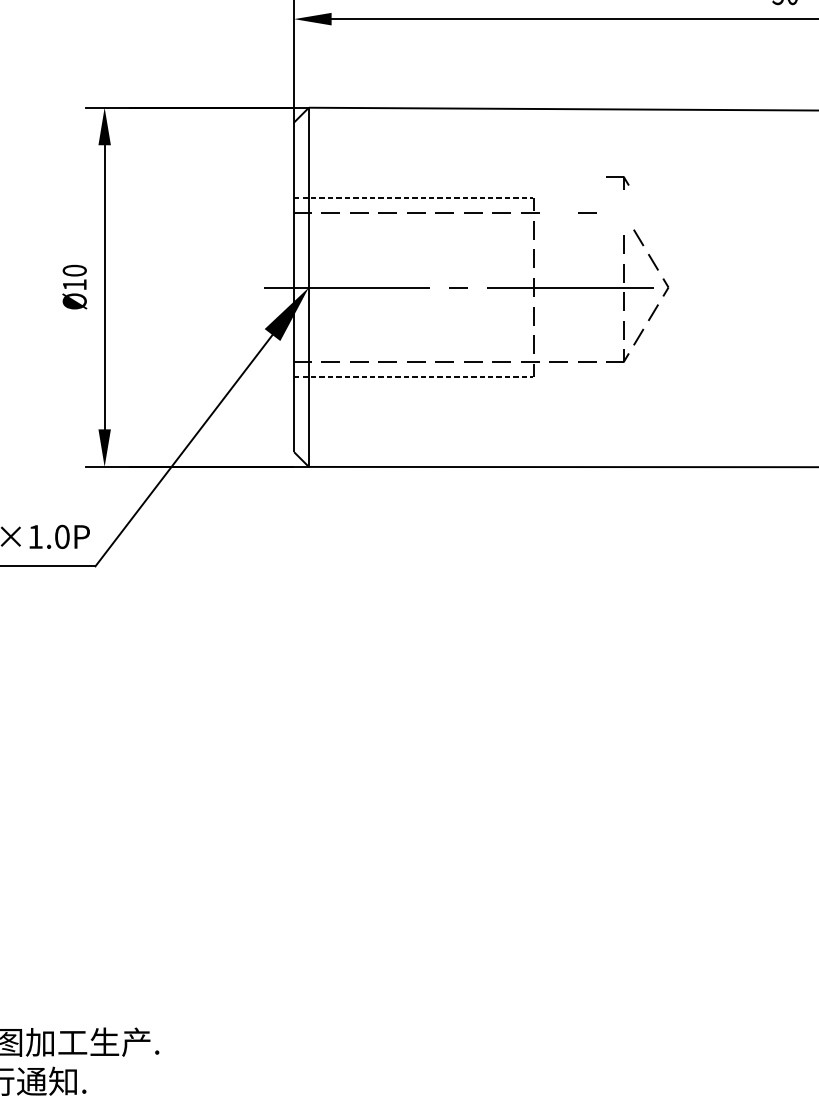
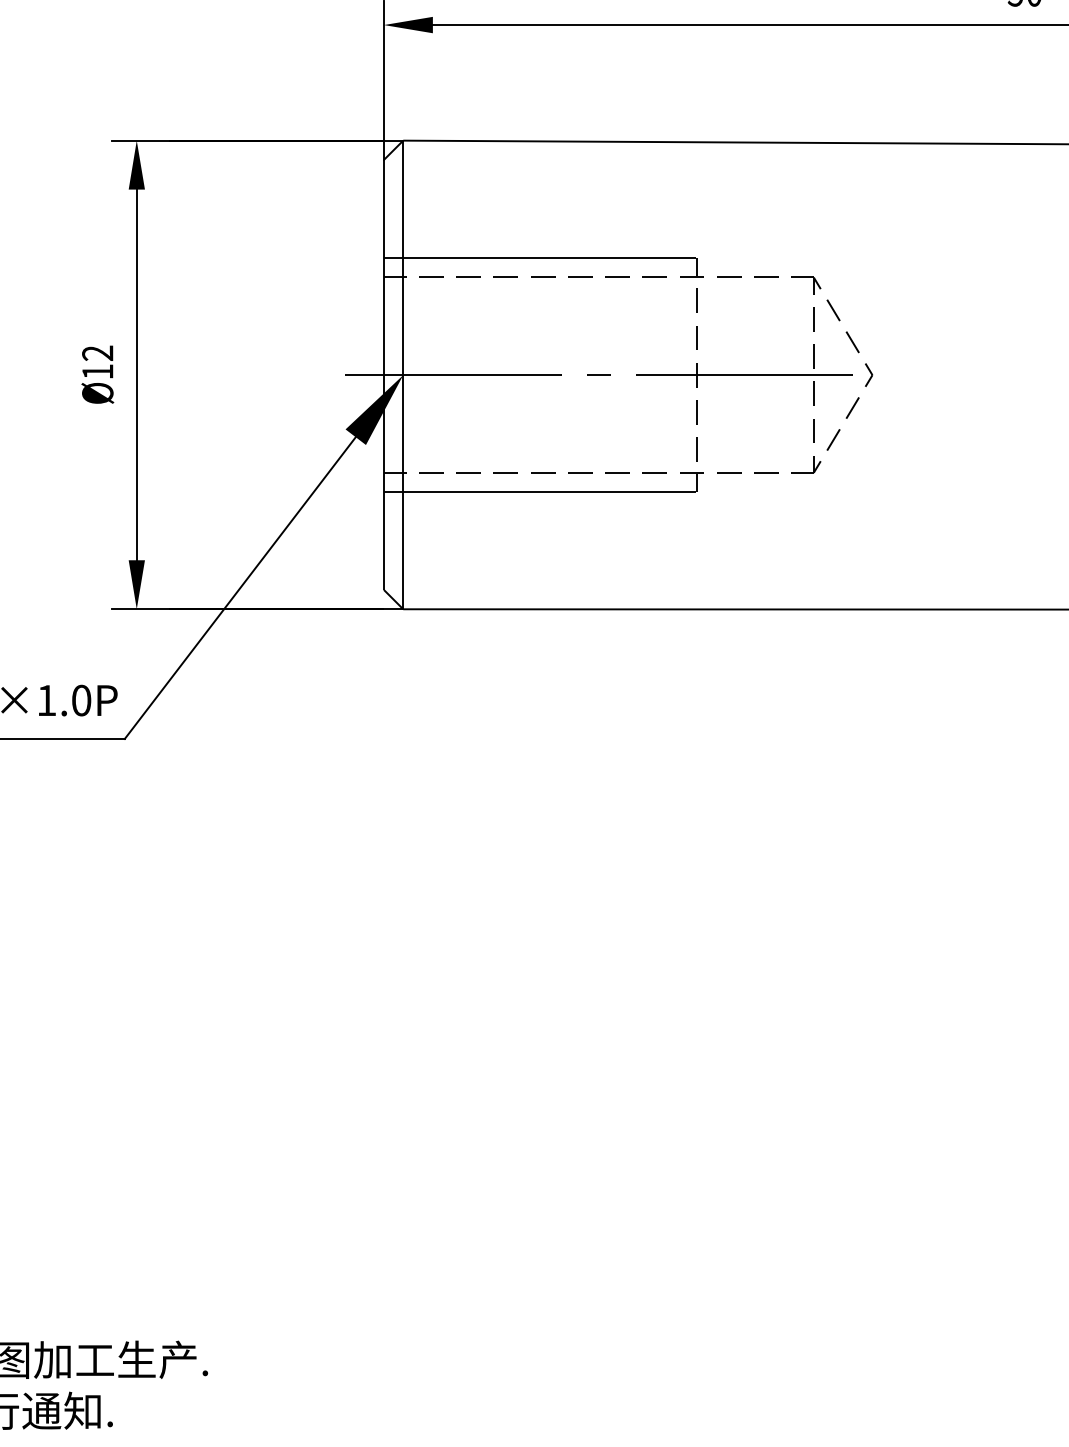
part: (623, 182) -> (813, 285), moved
line: (414, 197) -> (540, 257), dashed -> solid
line: (558, 211) -> (729, 276), added
text: (74, 270) -> (97, 352), Ø10 -> Ø12
line: (414, 377) -> (540, 492), dashed -> solid

